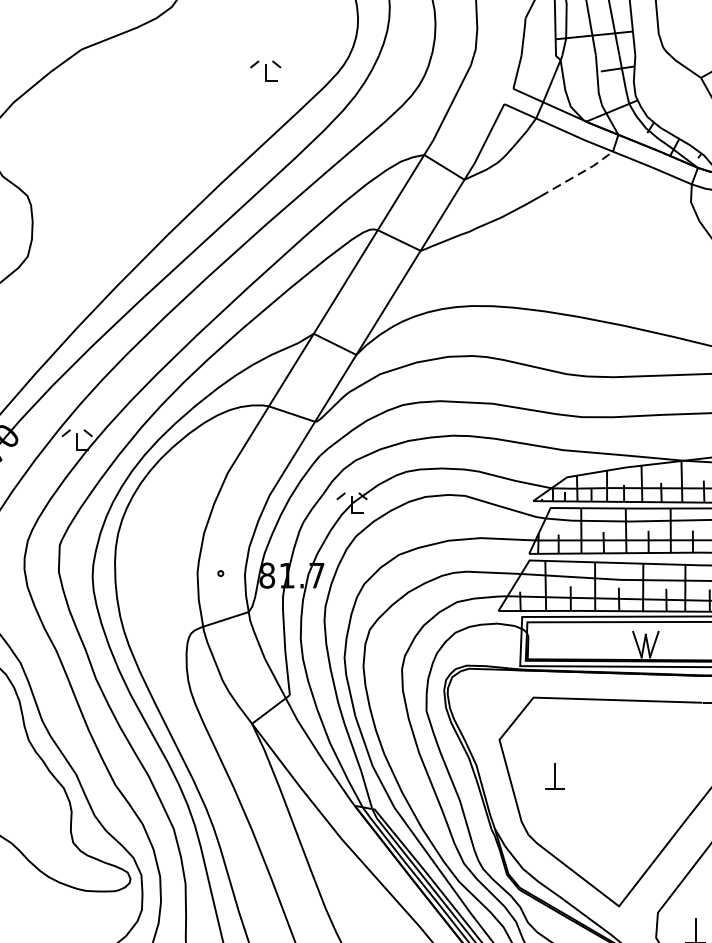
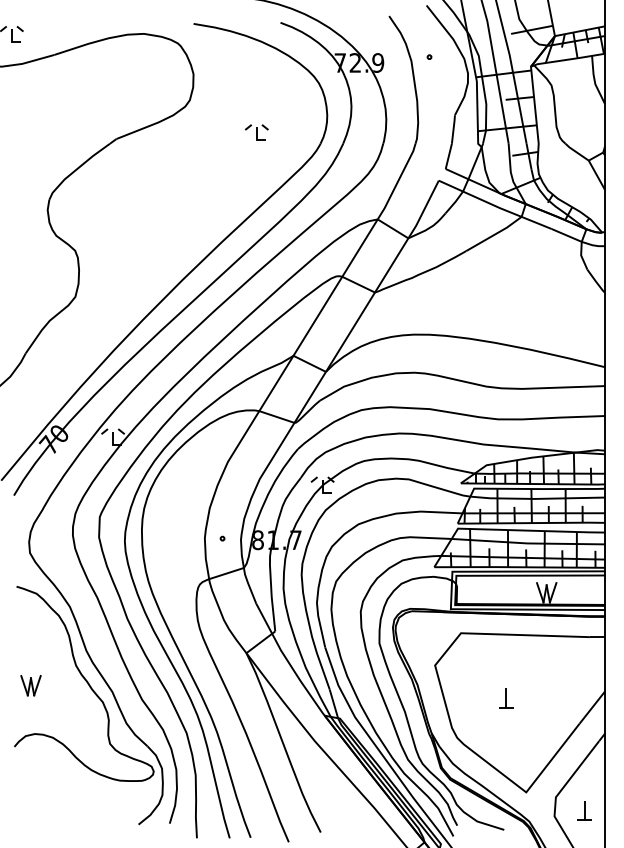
part: (265, 71) -> (256, 132), moved
line: (578, 174) -> (495, 234), dashed -> solid
part: (555, 776) -> (506, 698), moved

